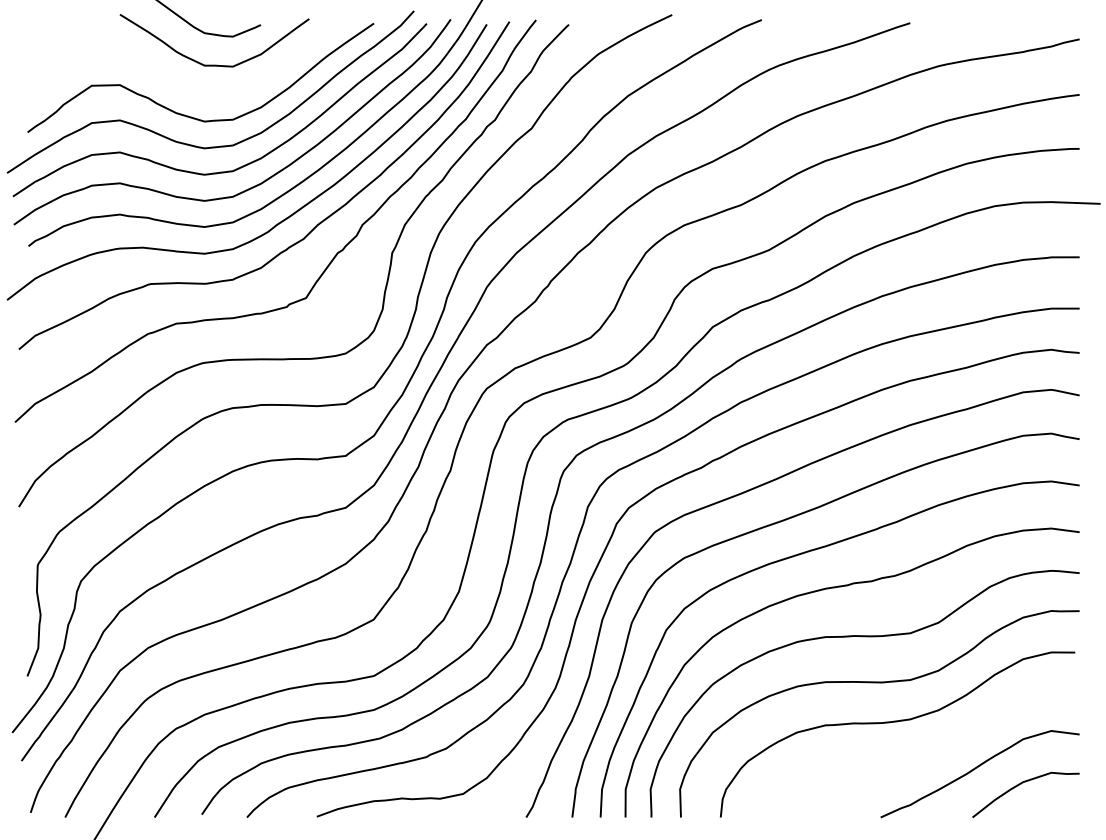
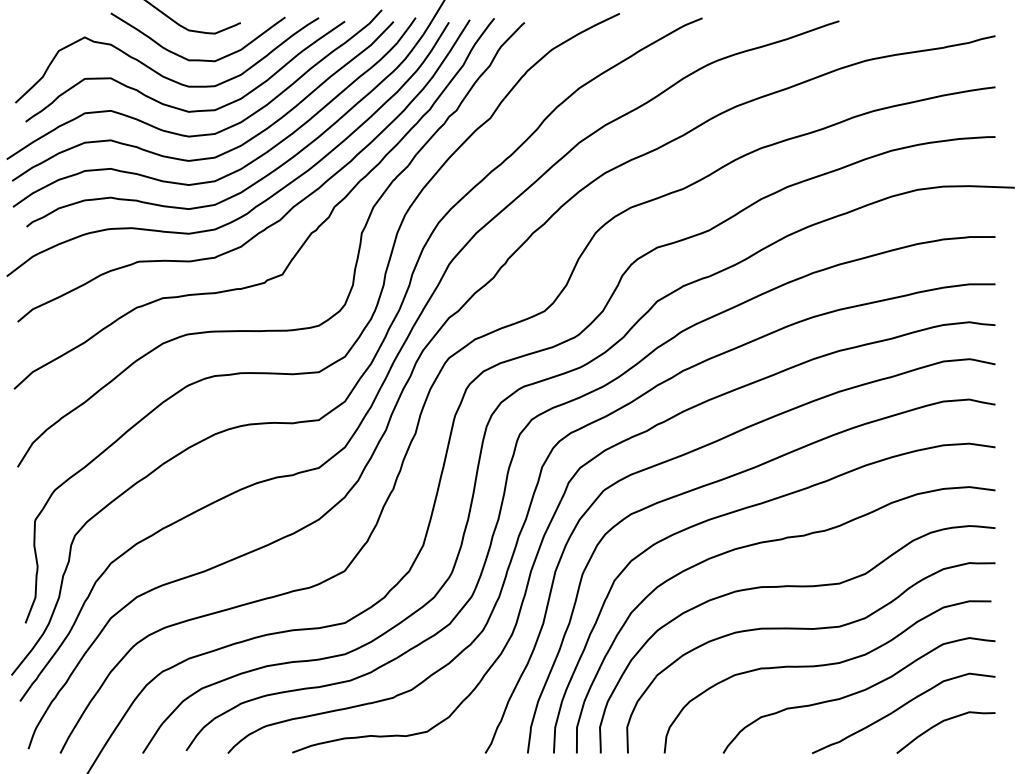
curve: (173, 79) -> (160, 73), added
curve: (931, 752) -> (858, 693), added

